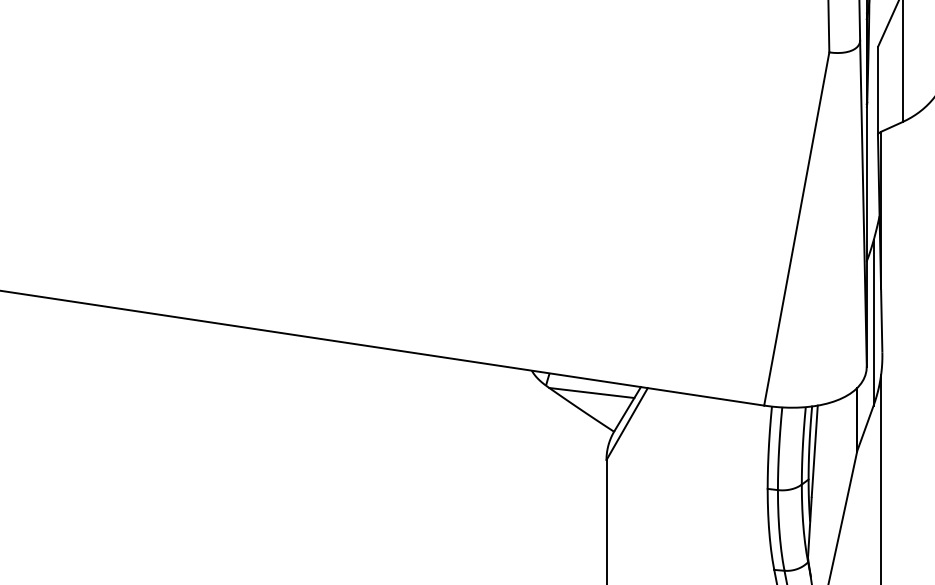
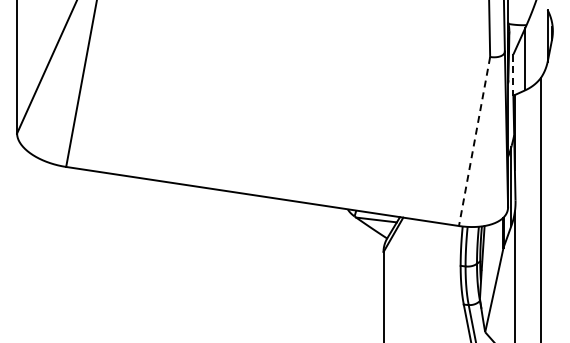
line: (878, 91) -> (513, 75), solid -> dashed
line: (796, 228) -> (474, 141), solid -> dashed

